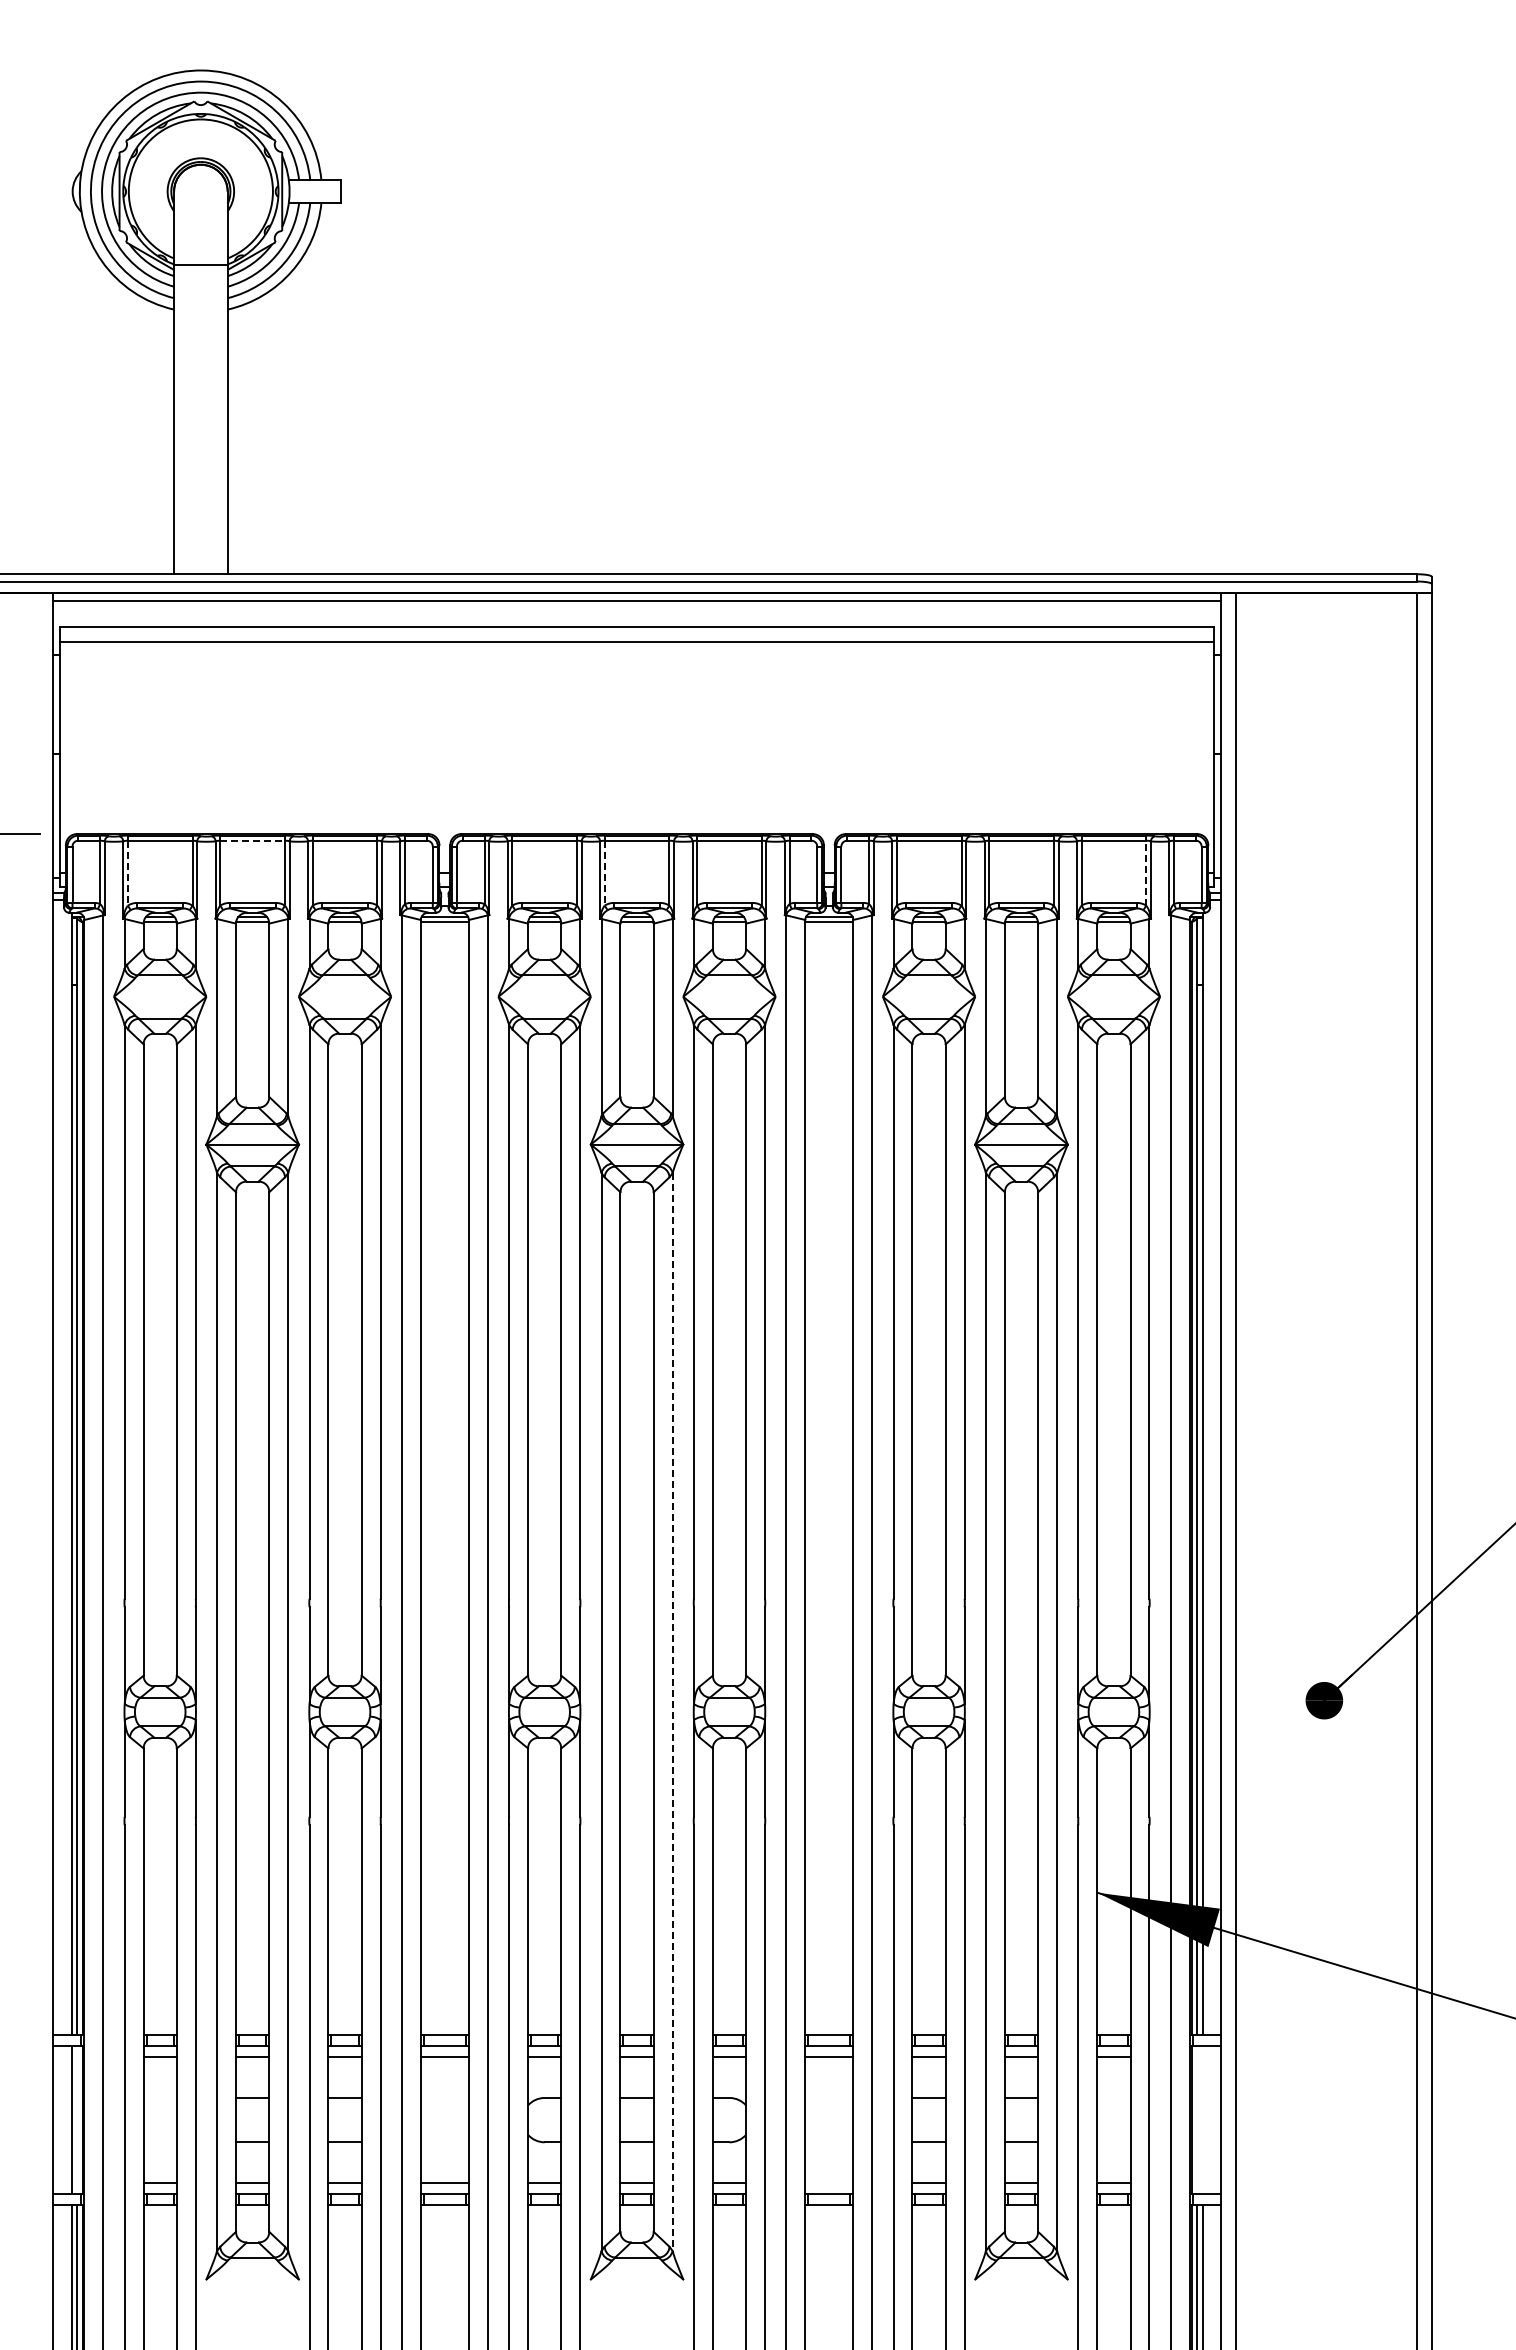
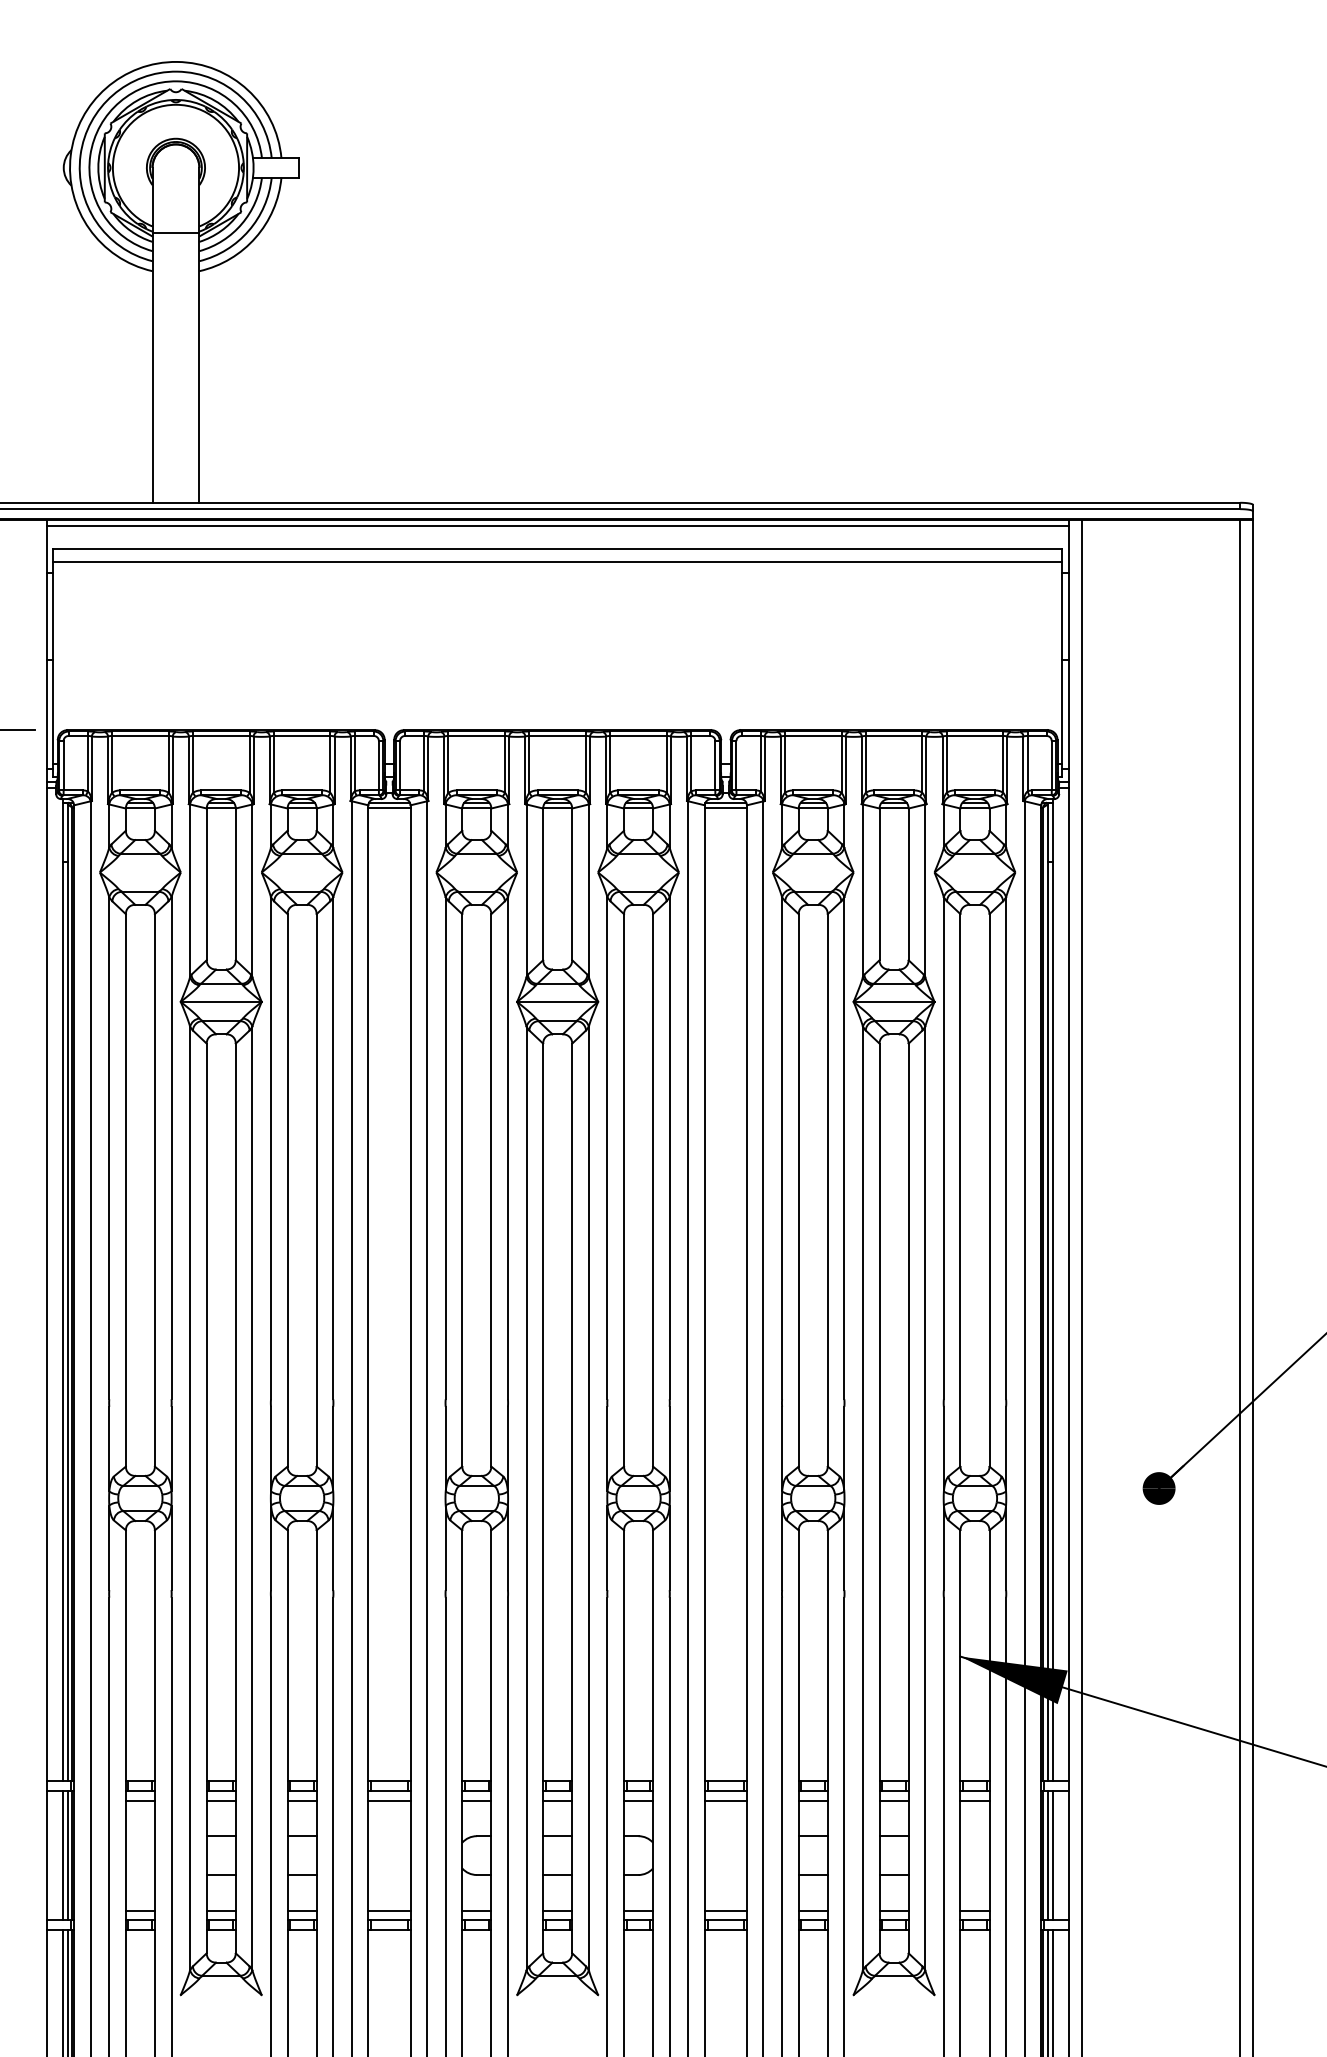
line: (253, 840) -> (222, 735), dashed -> solid
line: (1146, 872) -> (1003, 763), dashed -> solid
line: (127, 873) -> (111, 764), dashed -> solid
line: (604, 873) -> (529, 764), dashed -> solid
line: (672, 1712) -> (588, 1498), dashed -> solid
line: (77, 2120) -> (67, 1855), added
line: (1197, 2120) -> (1048, 1855), added
line: (1202, 2120) -> (1052, 1855), added
line: (829, 2182) -> (726, 1910), added

